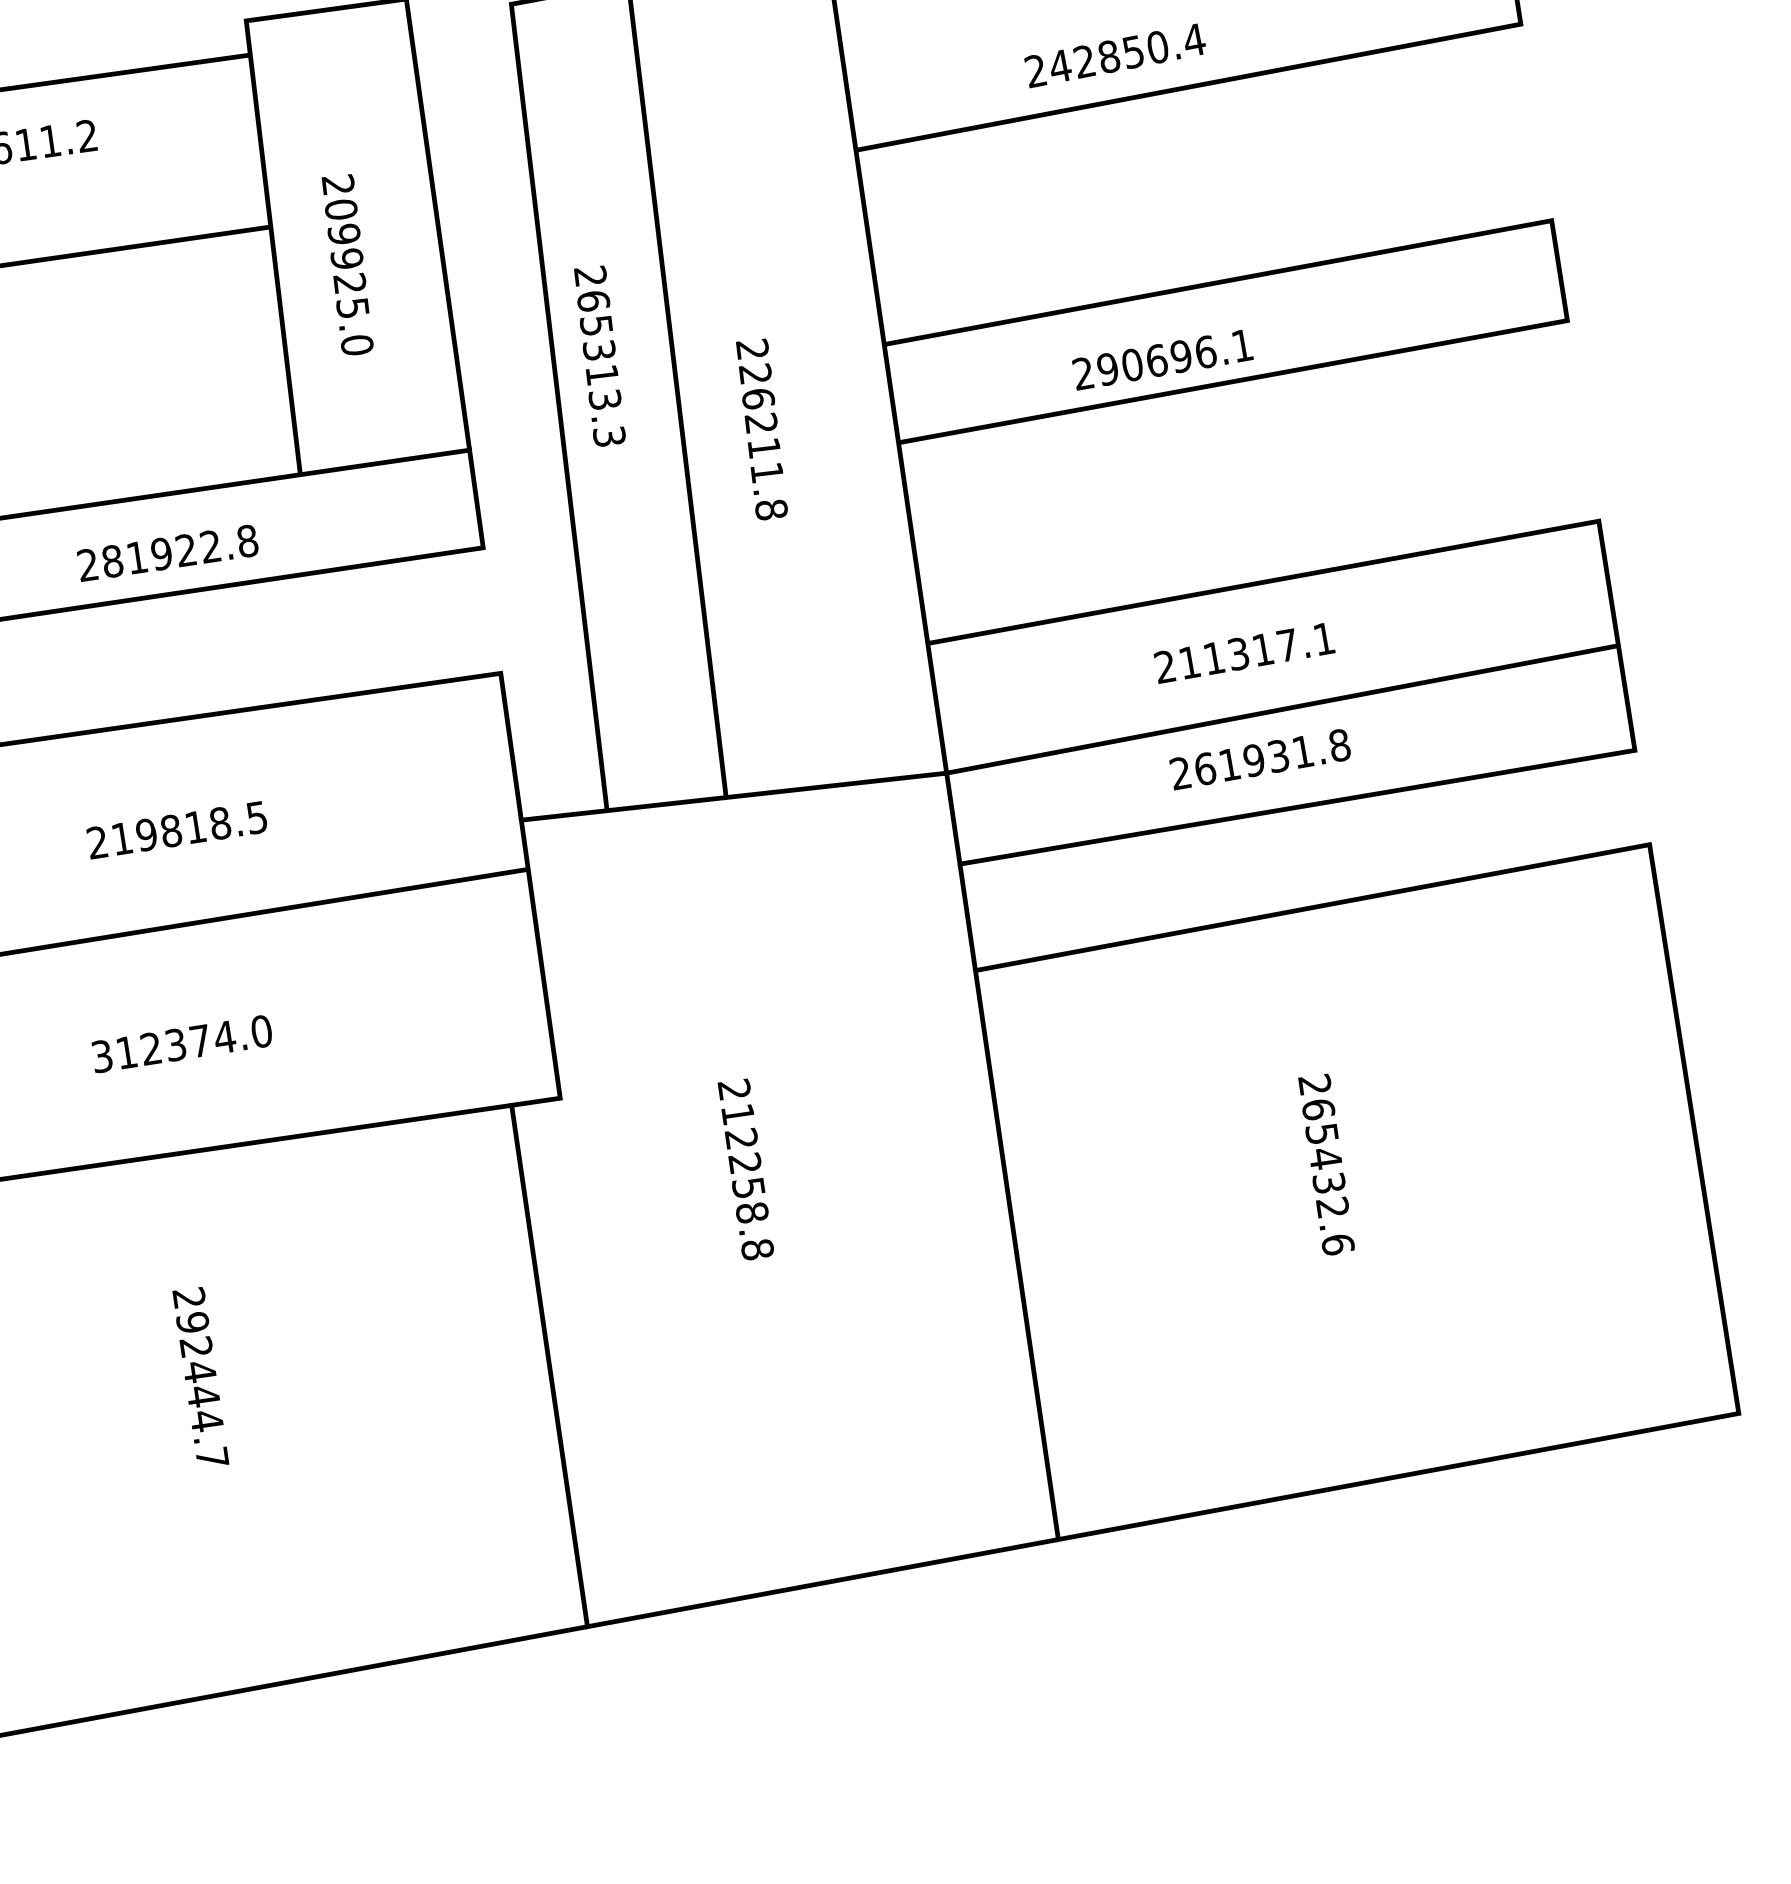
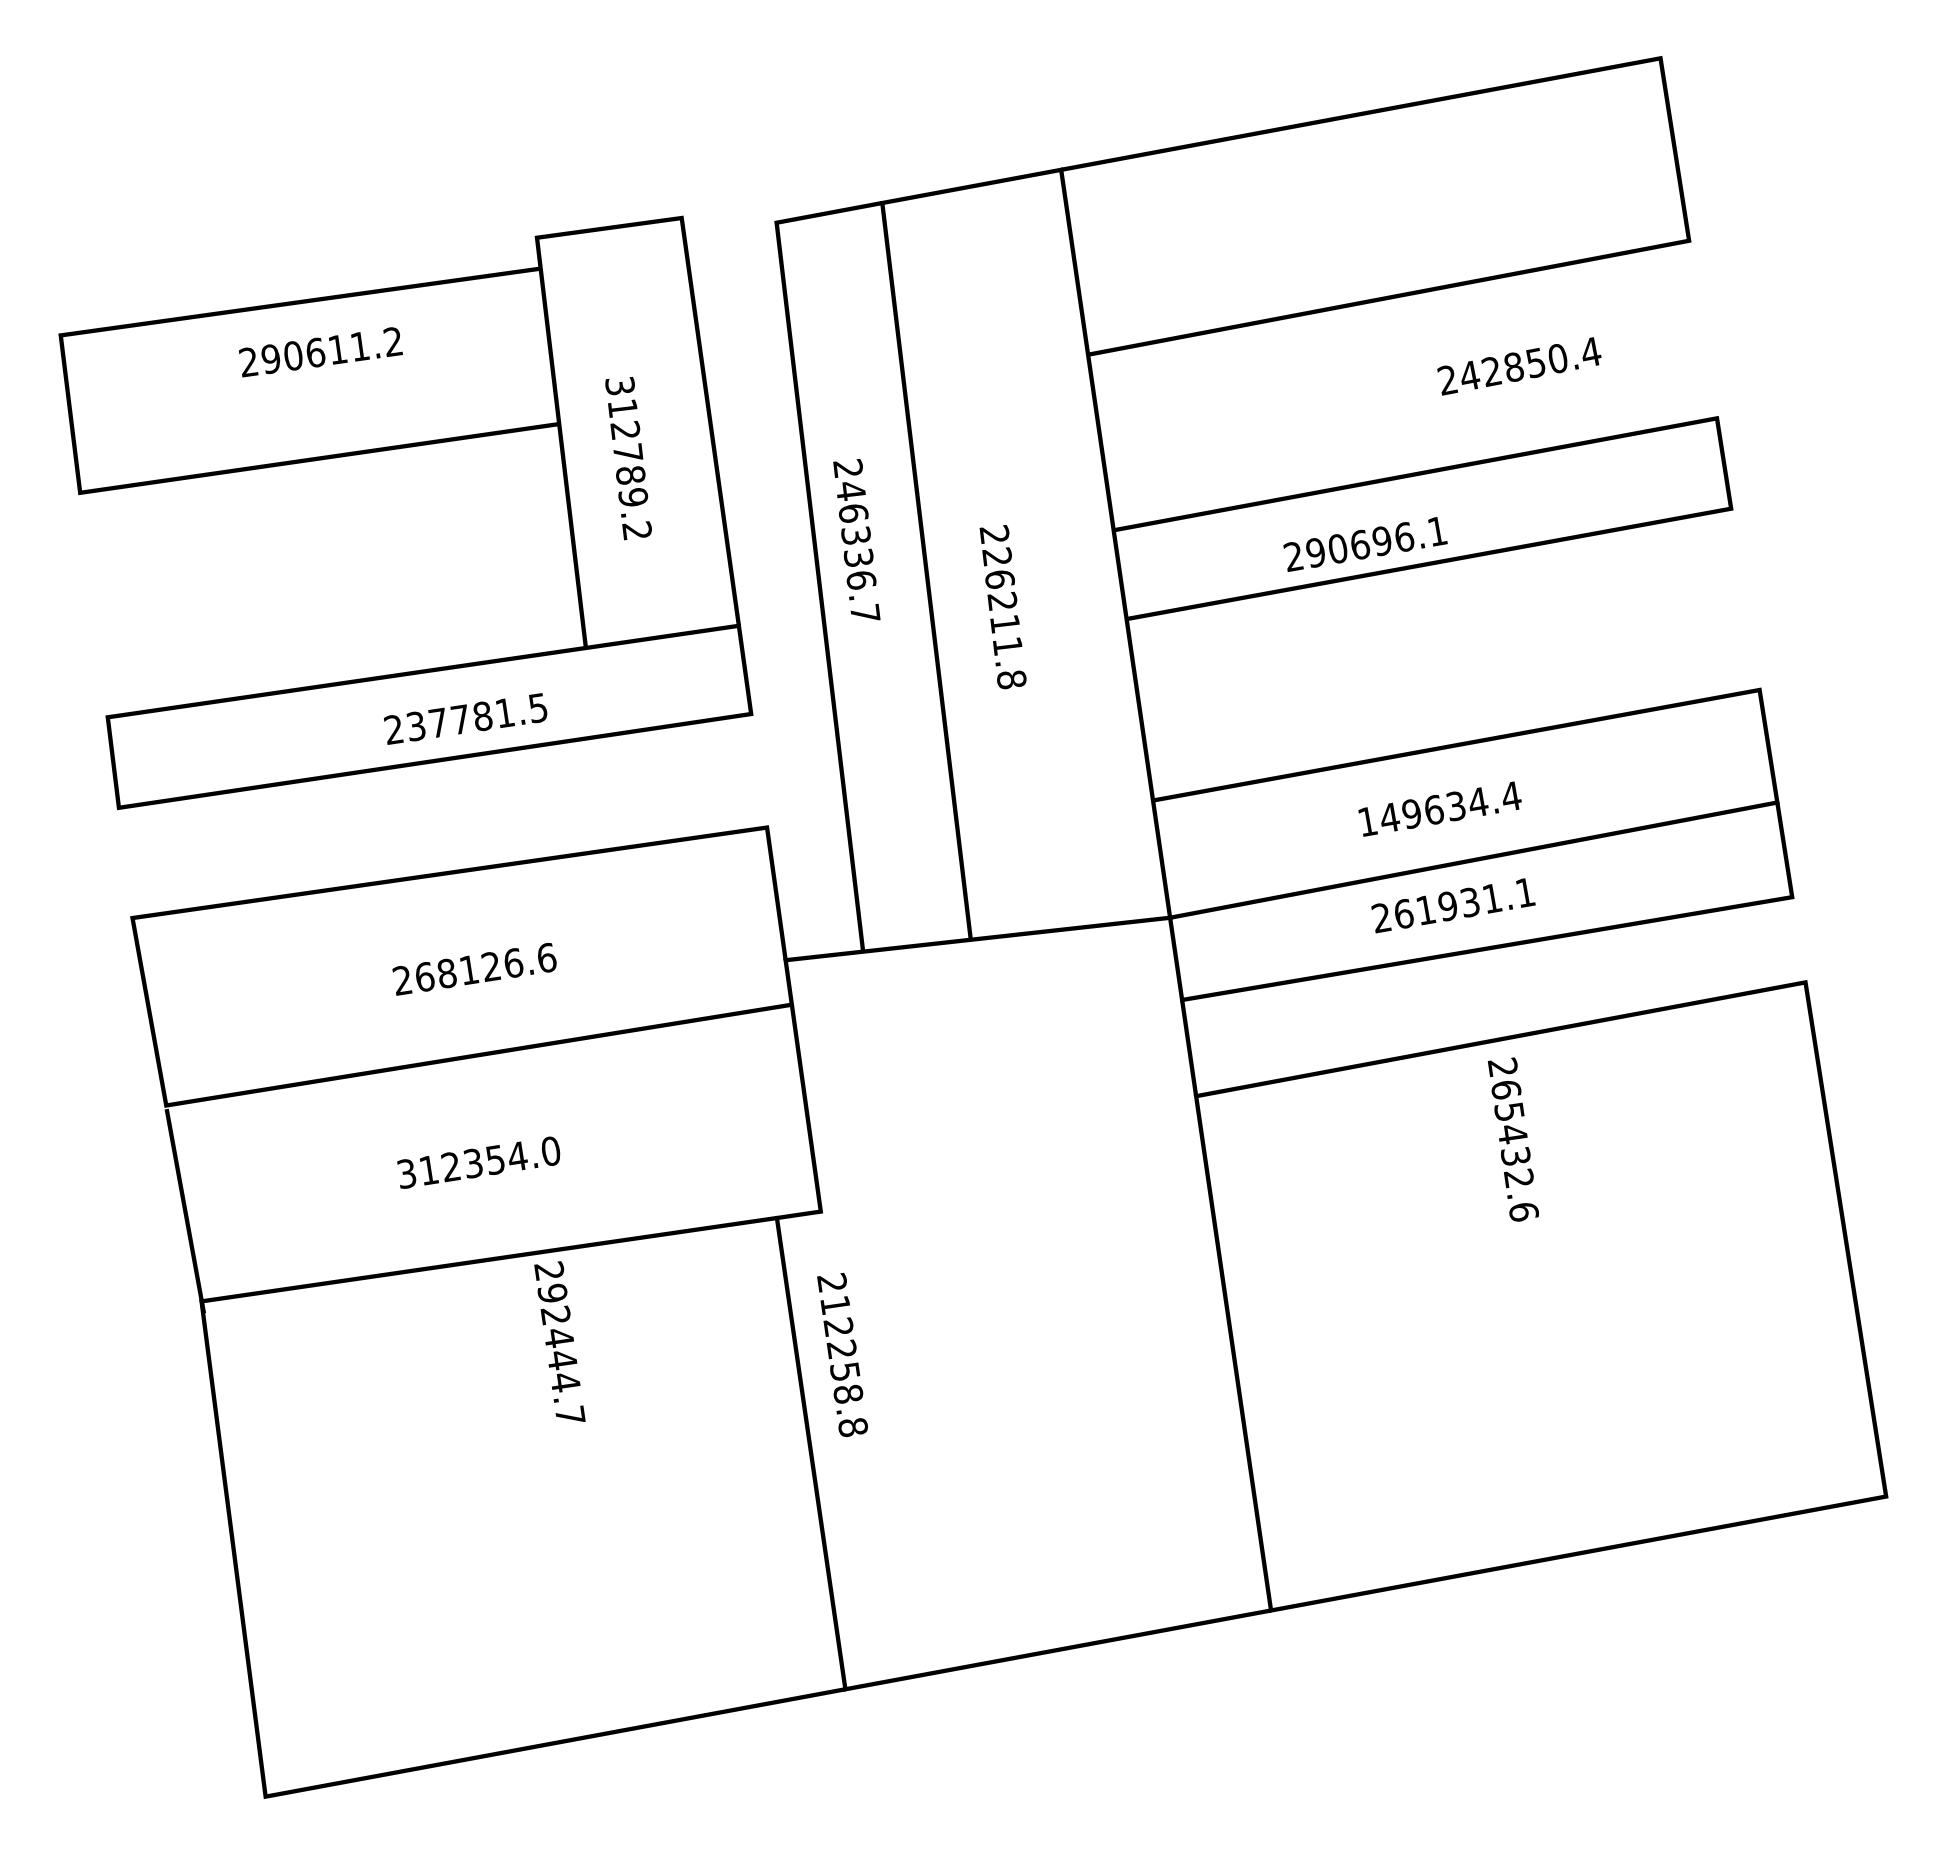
text: (1115, 56) -> (1519, 366), moved
text: (347, 265) -> (628, 458), 209925.0 -> 312789.2
text: (601, 369) -> (858, 552), 265313.3 -> 246336.7
text: (180, 551) -> (477, 717), 281922.8 -> 237781.5
text: (1244, 653) -> (1439, 809), 211317.1 -> 149634.4
text: (1339, 745) -> (1525, 892), 261931.8 -> 261931.1
text: (189, 828) -> (485, 967), 219818.5 -> 268126.6
text: (199, 1040) -> (494, 1159), 312374.0 -> 312354.0
text: (1325, 1164) -> (1512, 1139), moved
text: (745, 1168) -> (842, 1354), moved
text: (200, 1375) -> (559, 1341), moved

